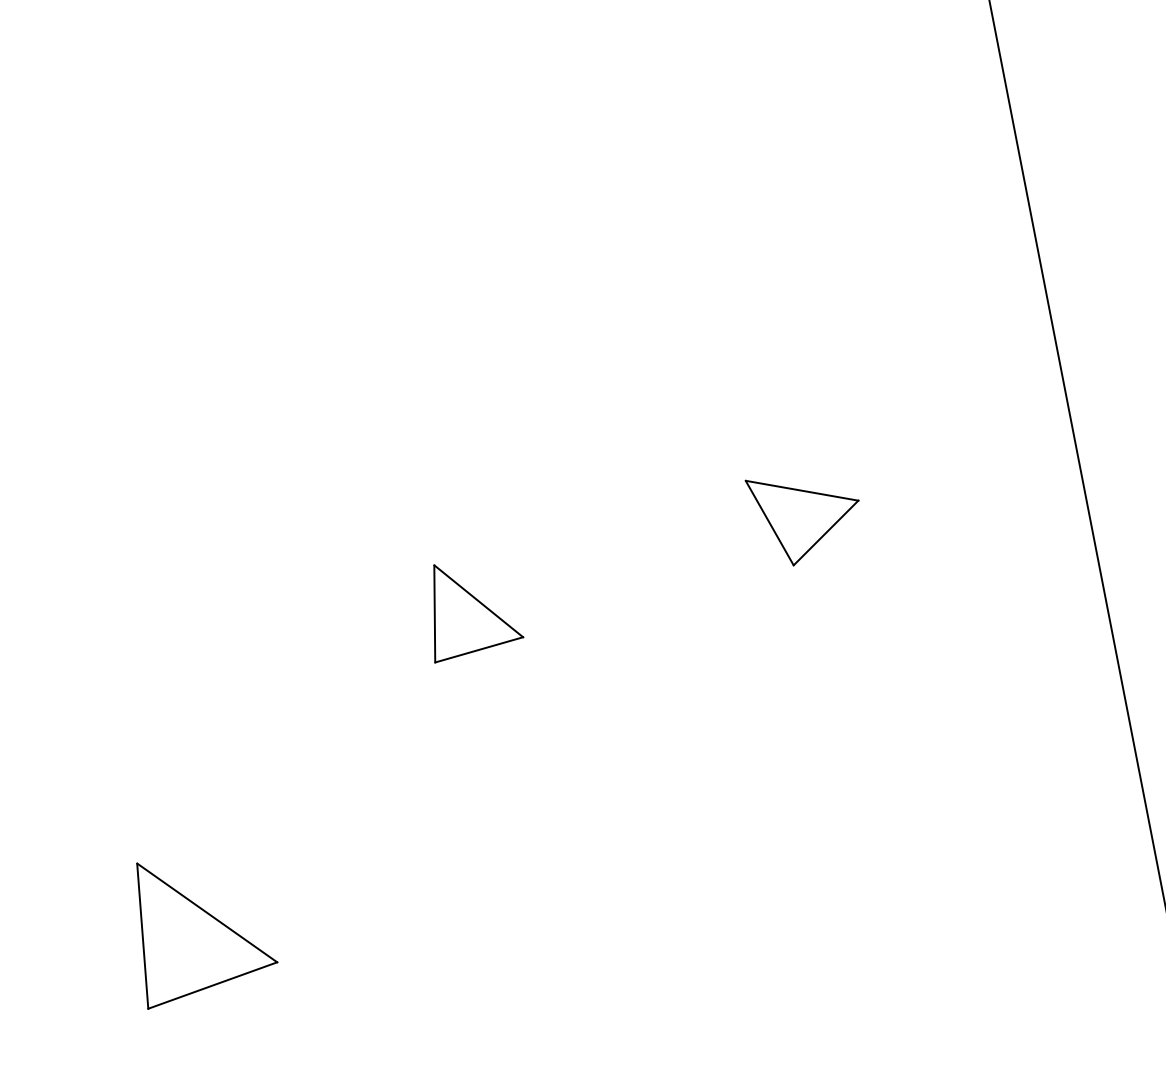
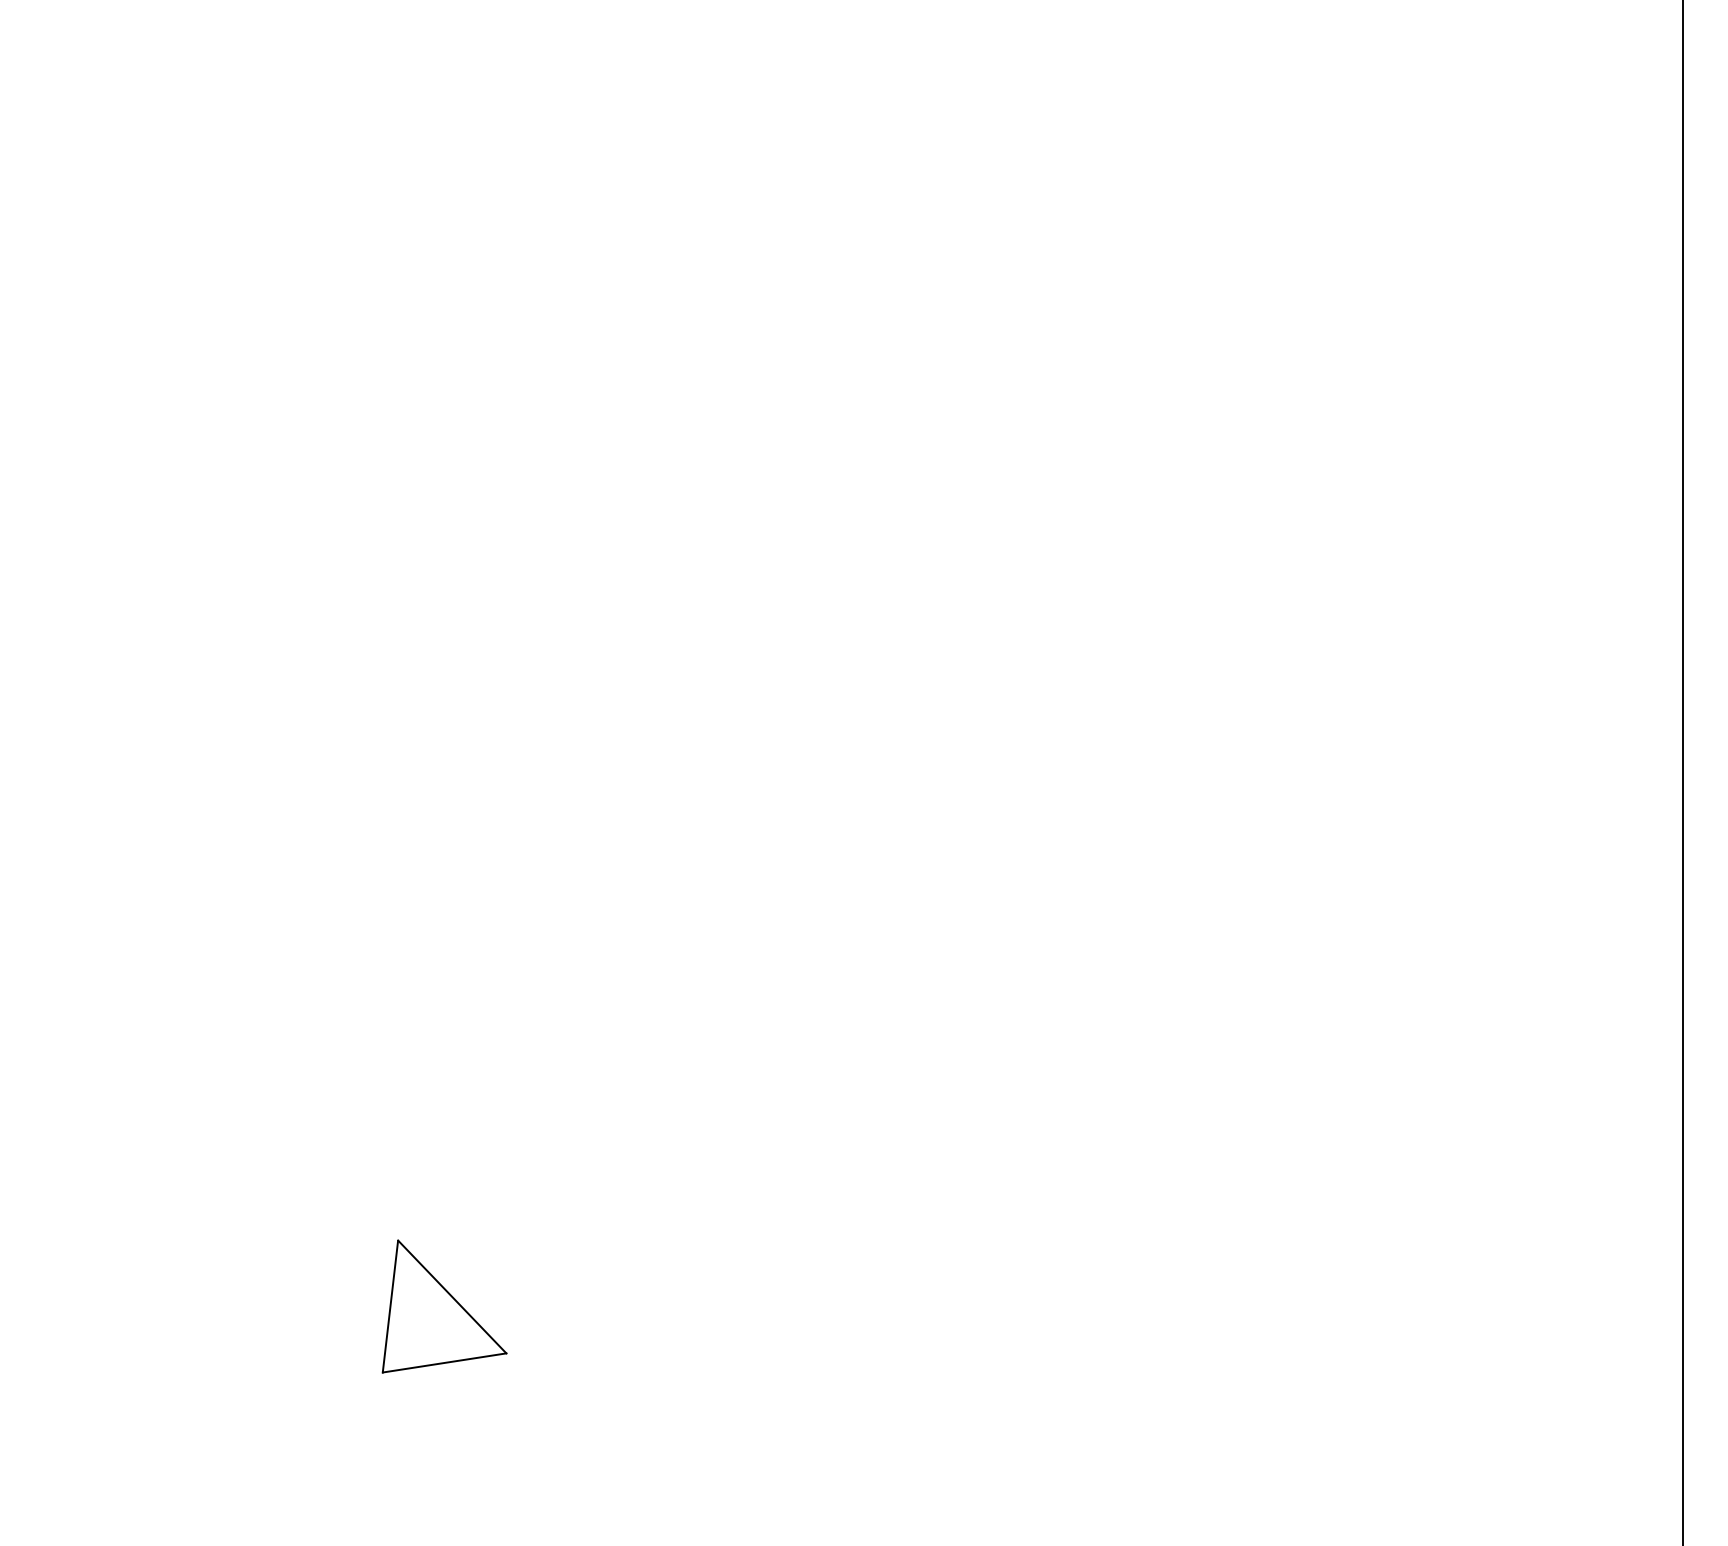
part: (806, 515) -> (1321, 933), removed
part: (470, 606) -> (868, 966), removed
part: (200, 924) -> (444, 1306), size x0.7

